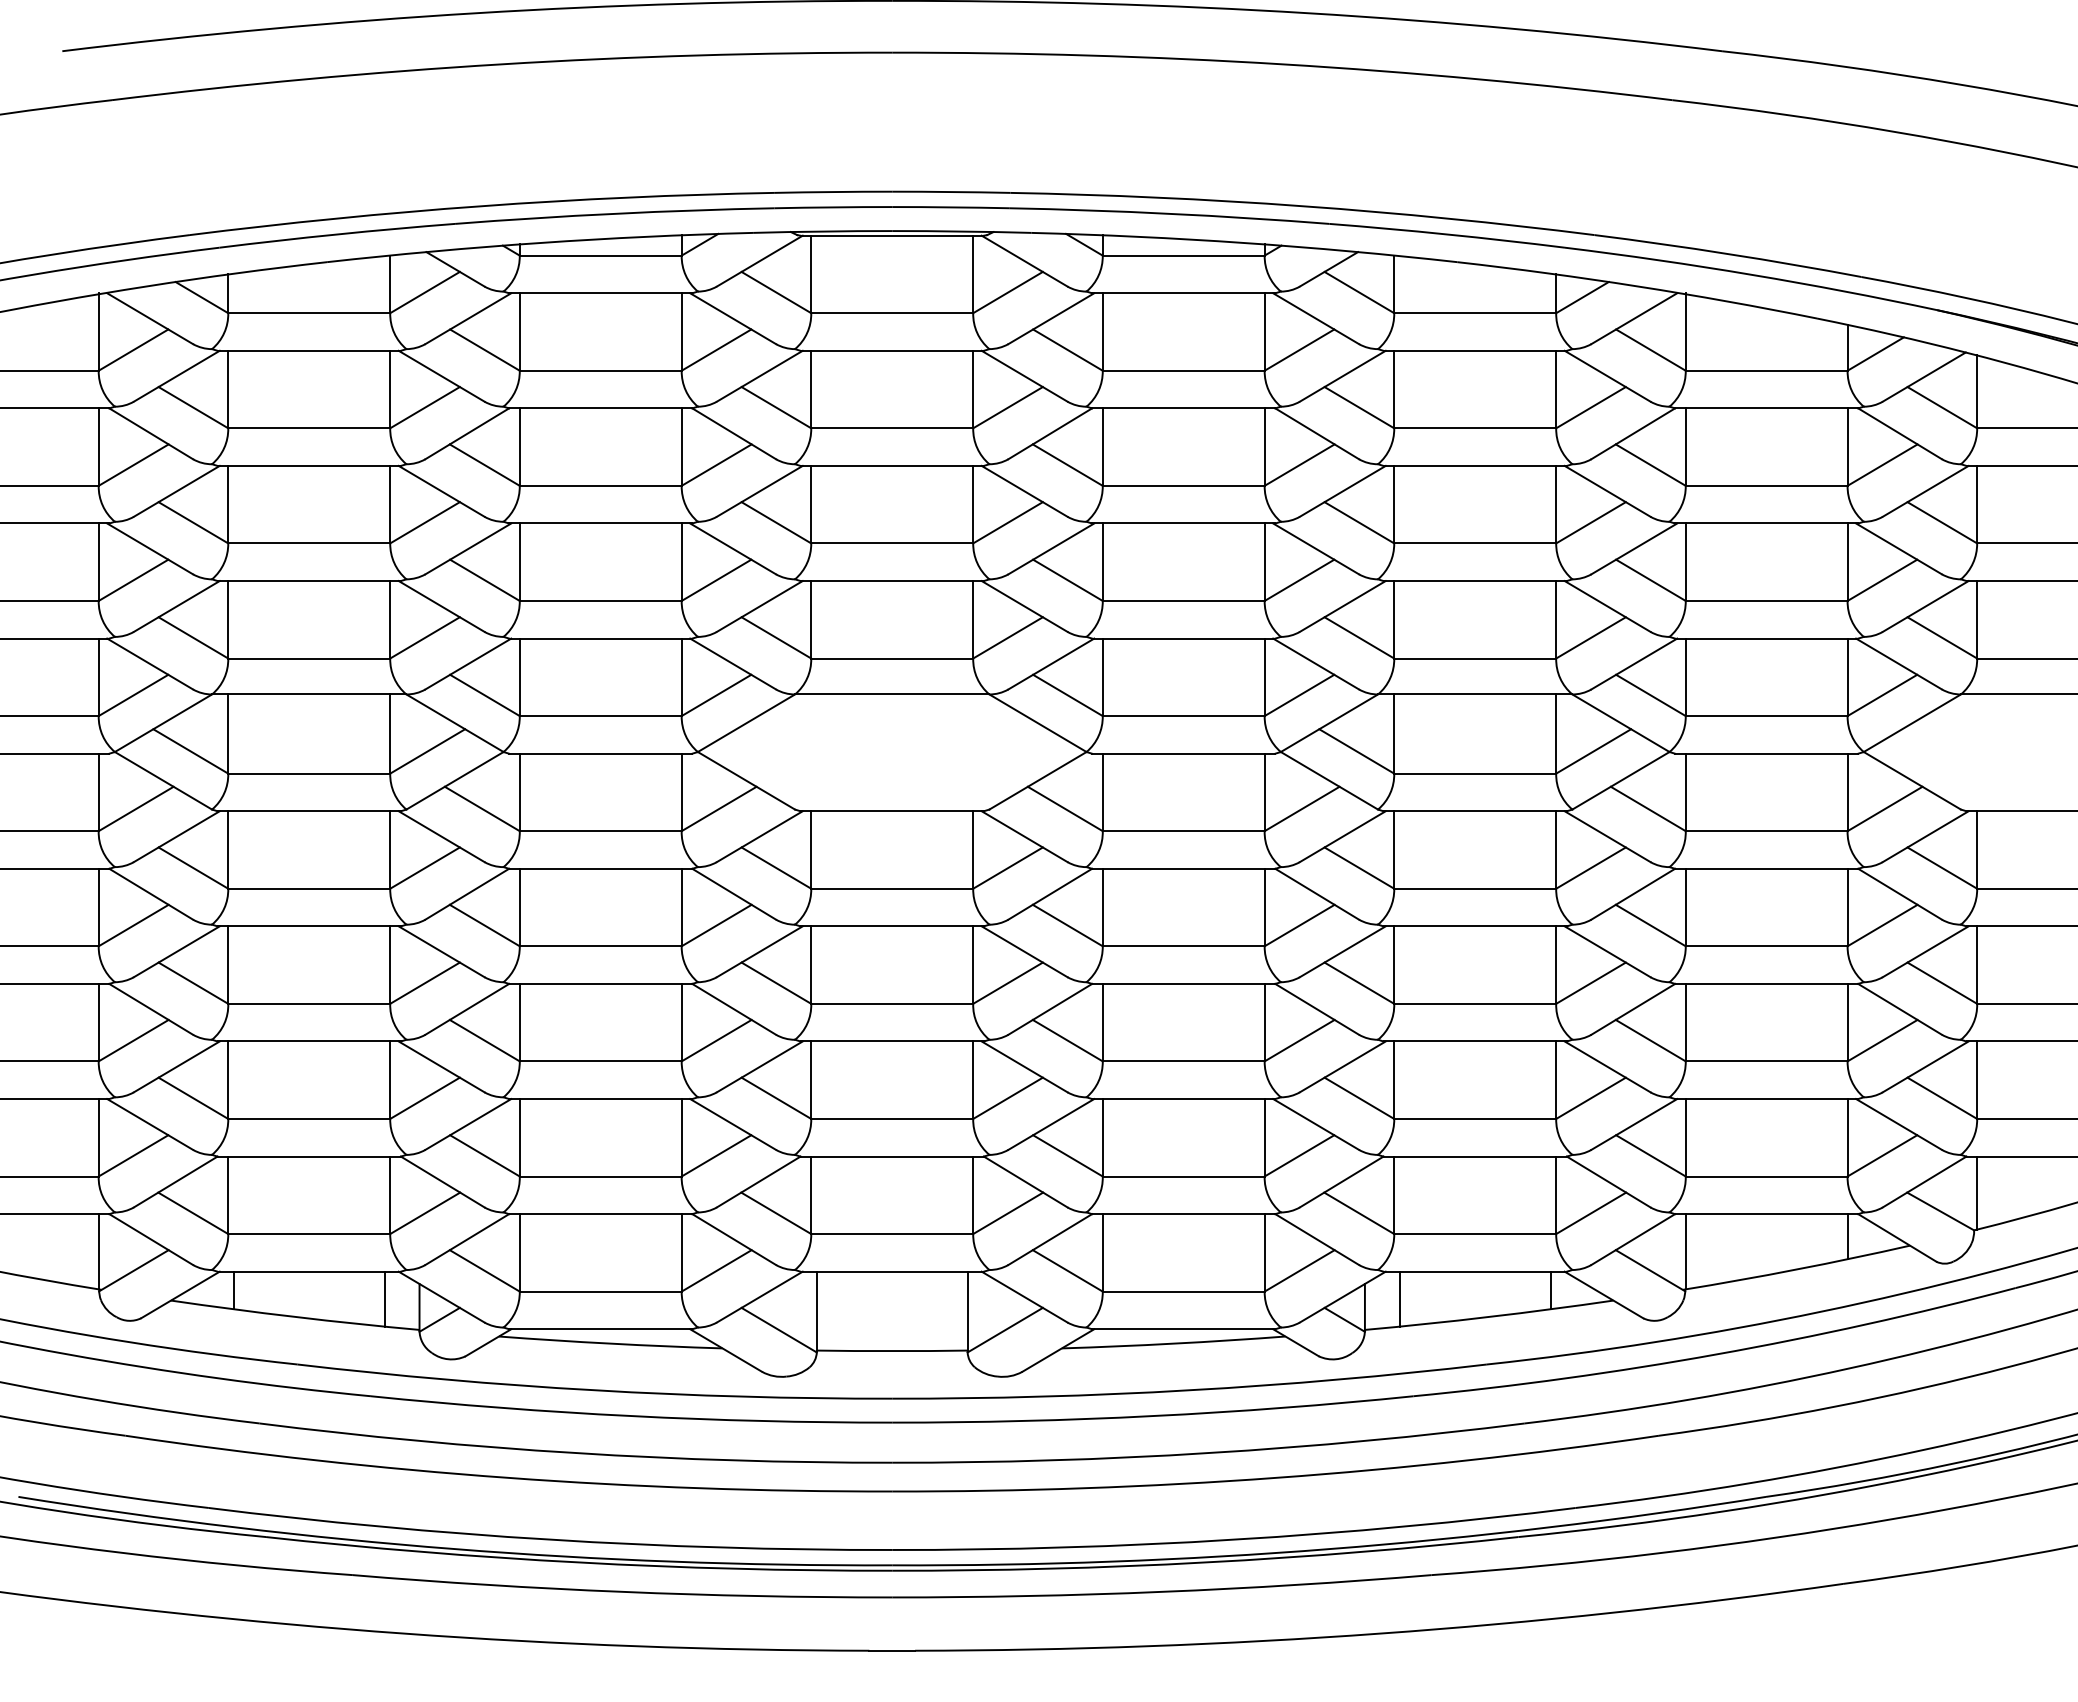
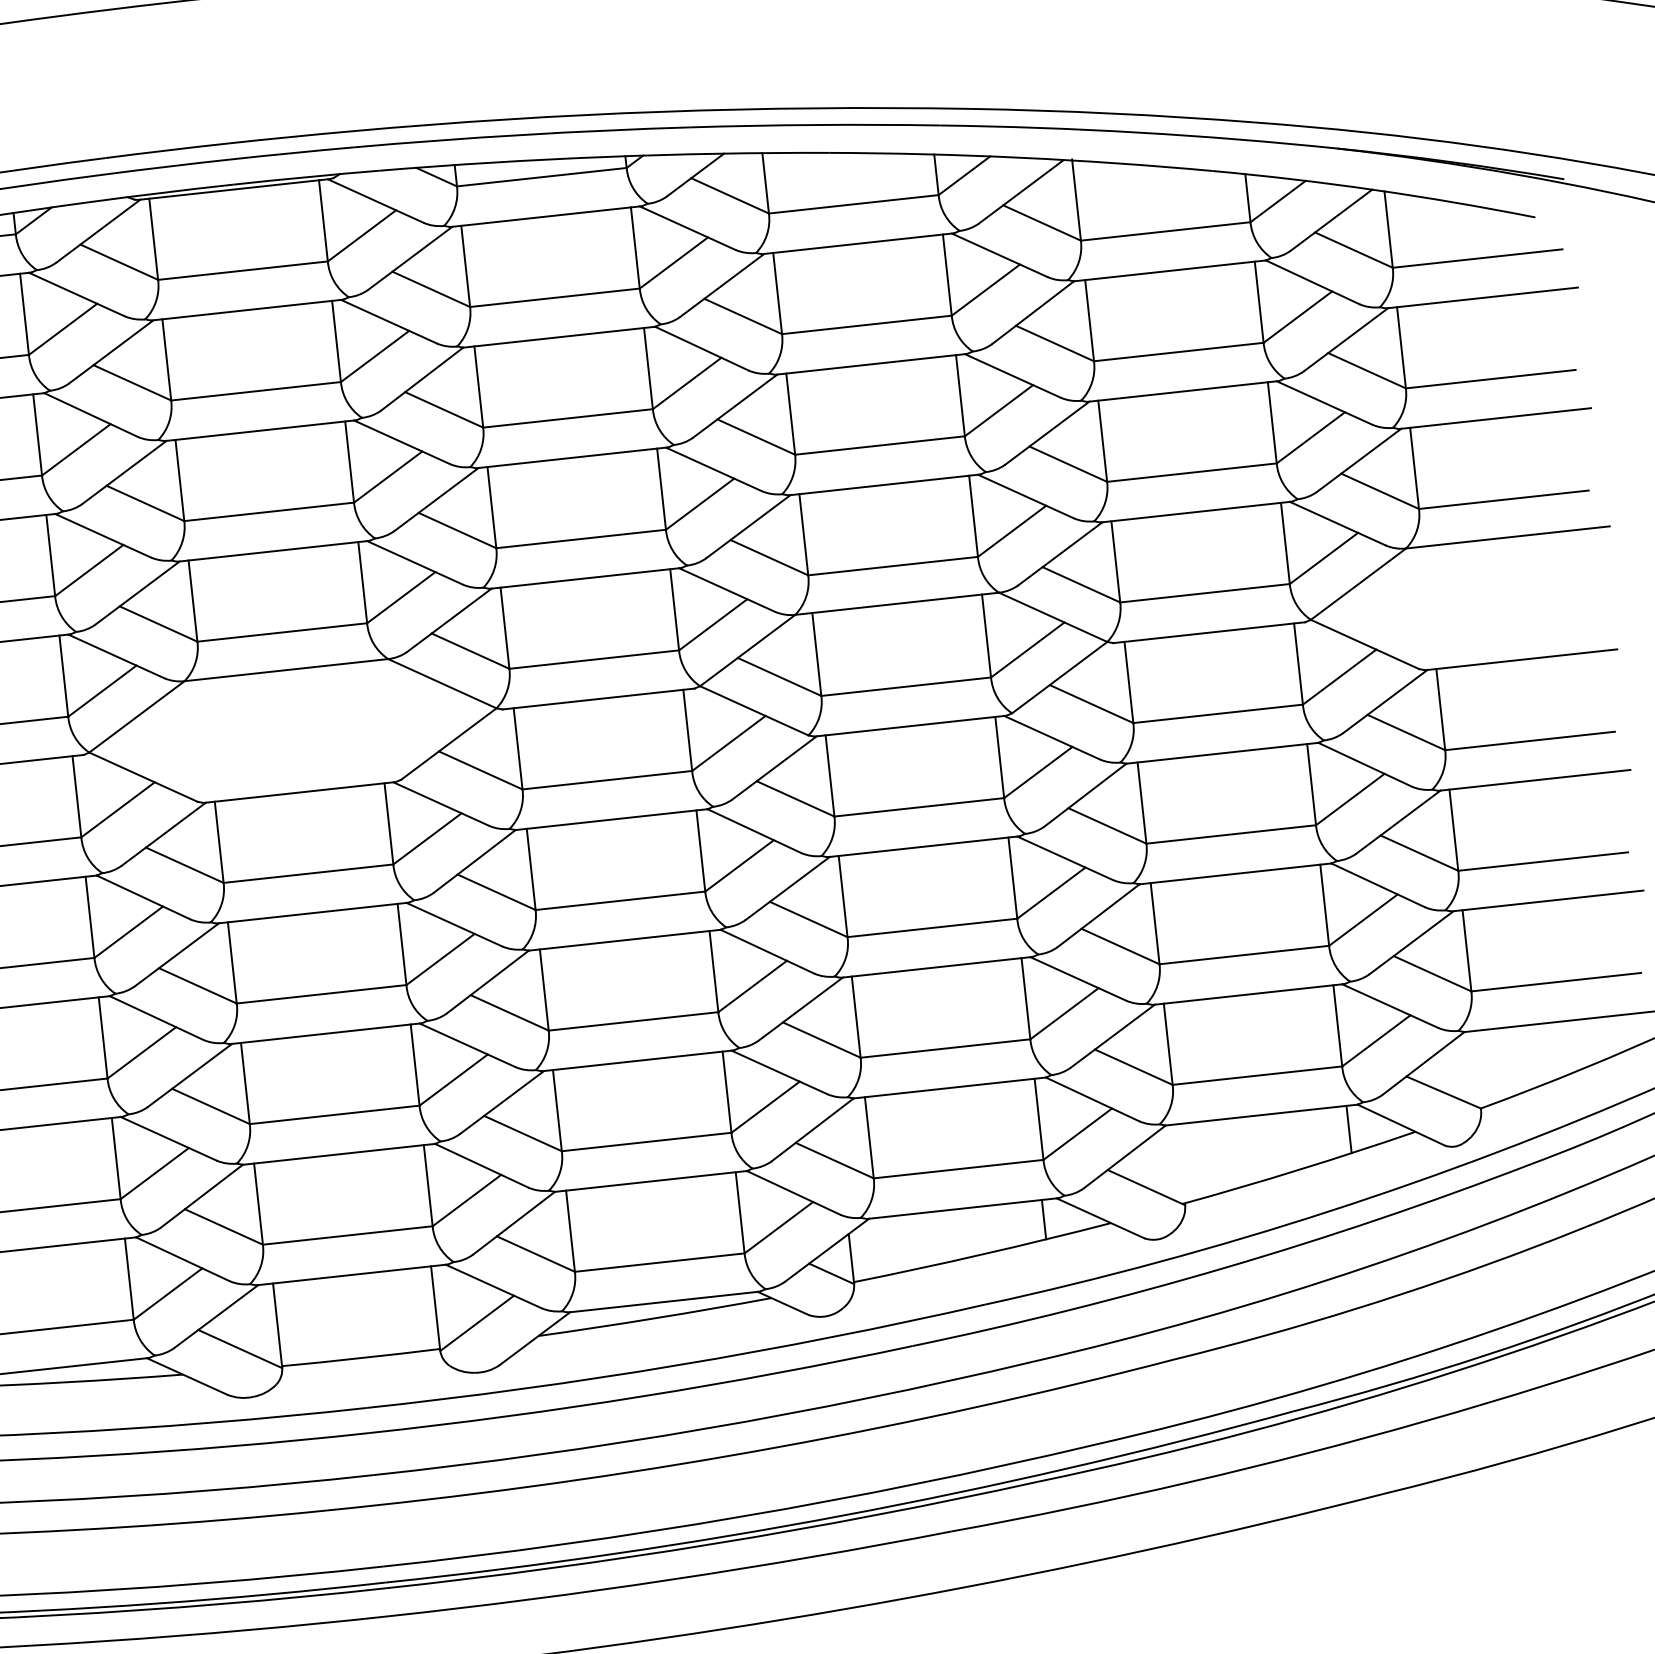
line: (1977, 1192) -> (1480, 1068), removed
line: (1685, 1251) -> (1180, 1163), removed
line: (1399, 1298) -> (886, 1245), removed

